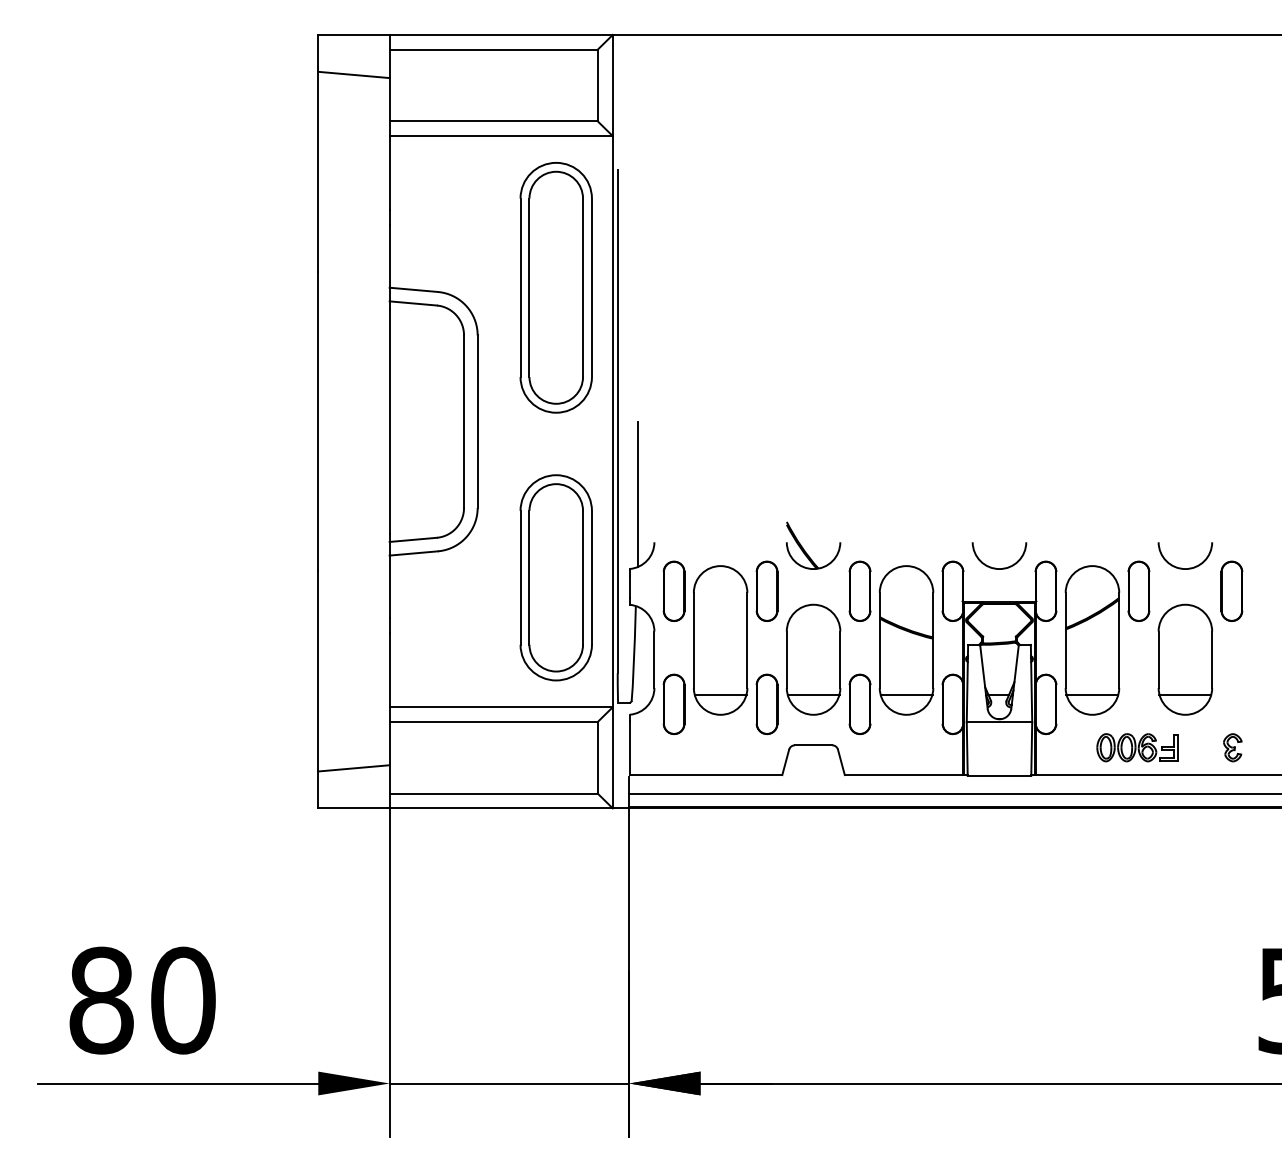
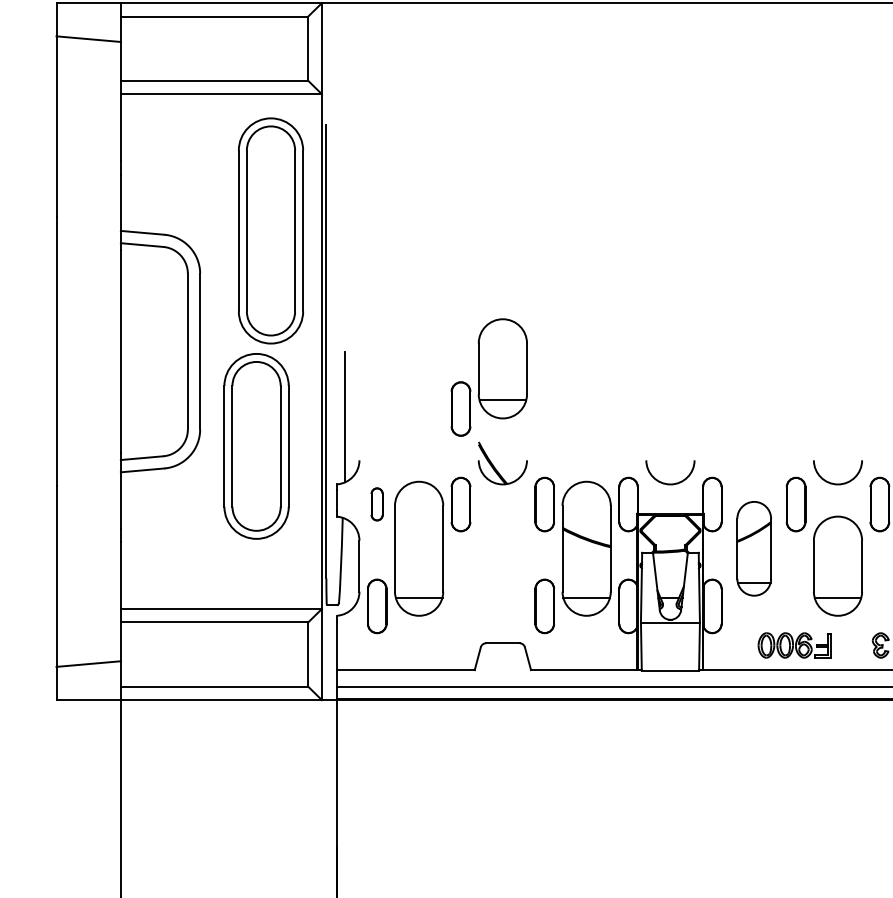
part: (555, 577) -> (255, 446), moved
part: (673, 590) -> (376, 503), size x0.6
part: (1092, 640) -> (754, 548), size x0.7
part: (798, 668) -> (489, 376), moved

